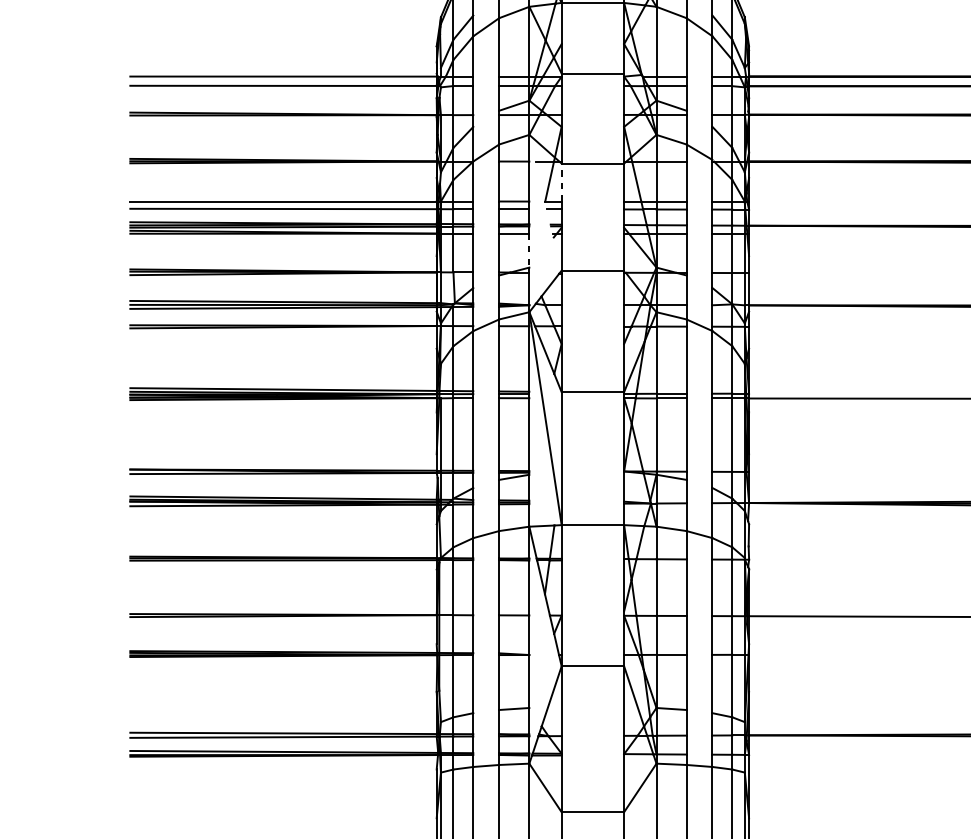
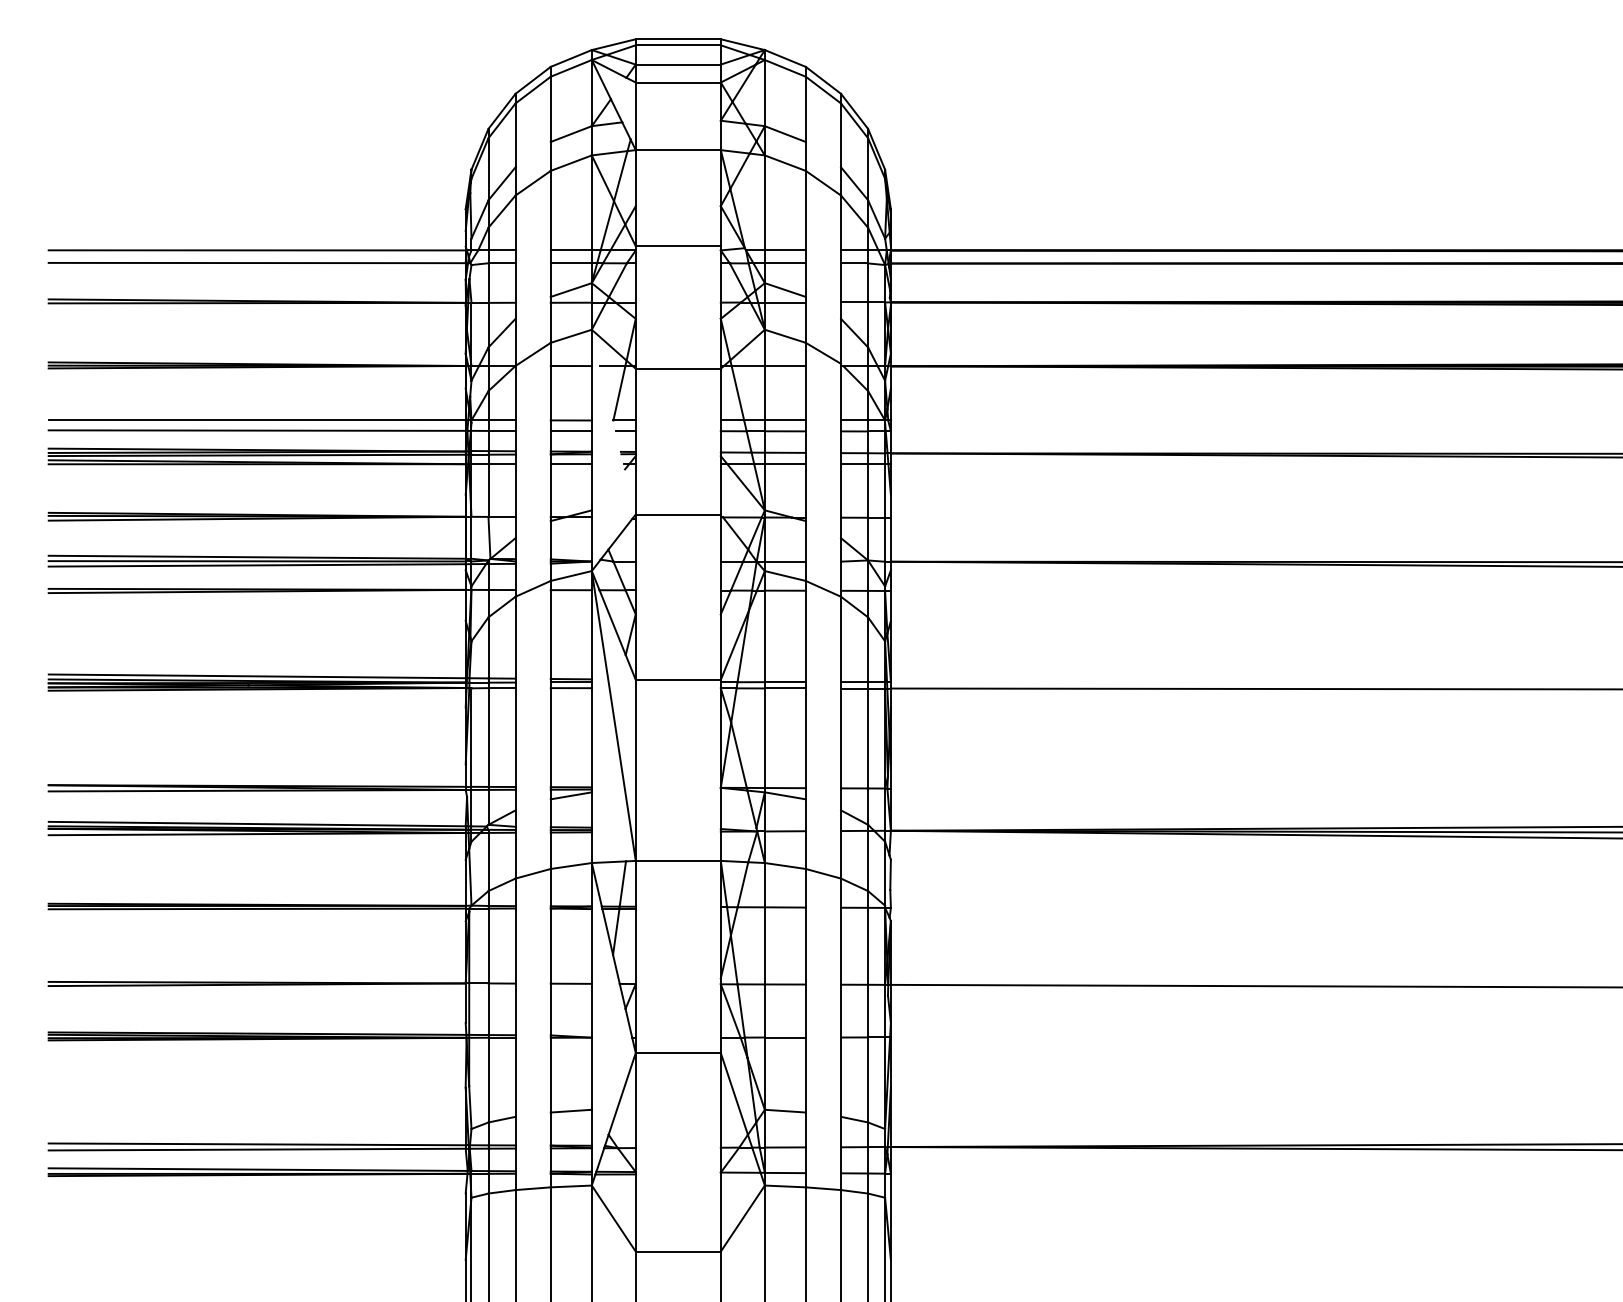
line: (561, 182) -> (635, 394), dashed -> solid
line: (529, 250) -> (591, 487), dashed -> solid

